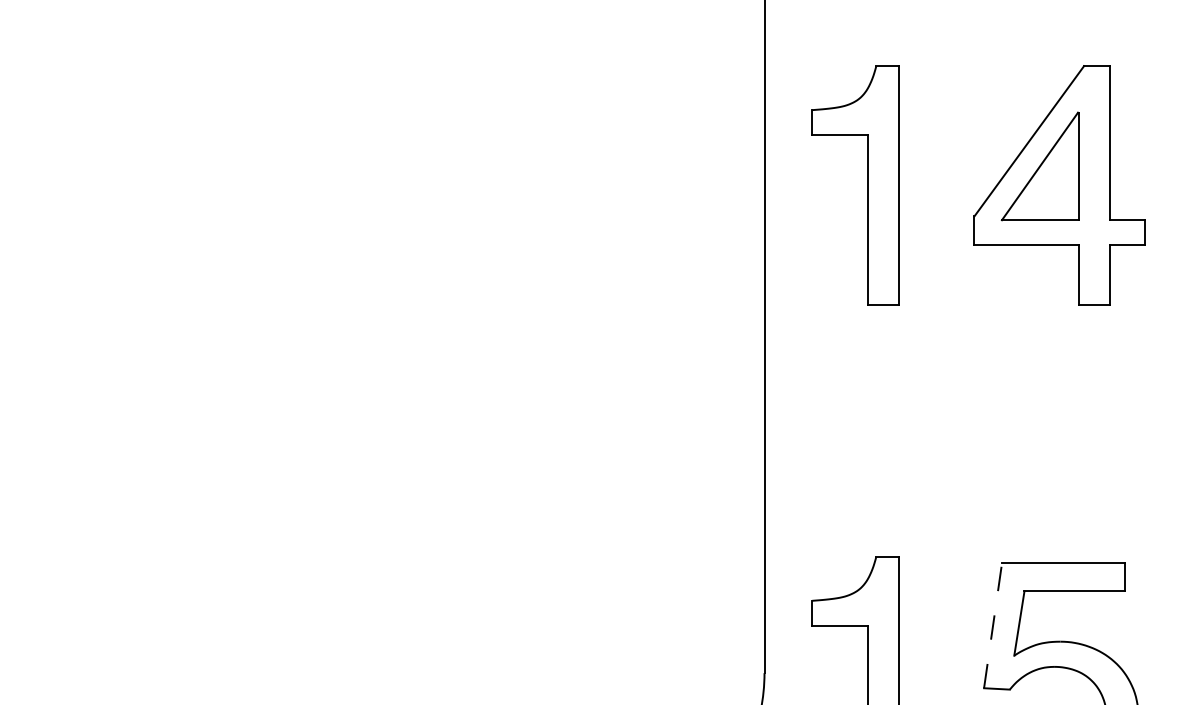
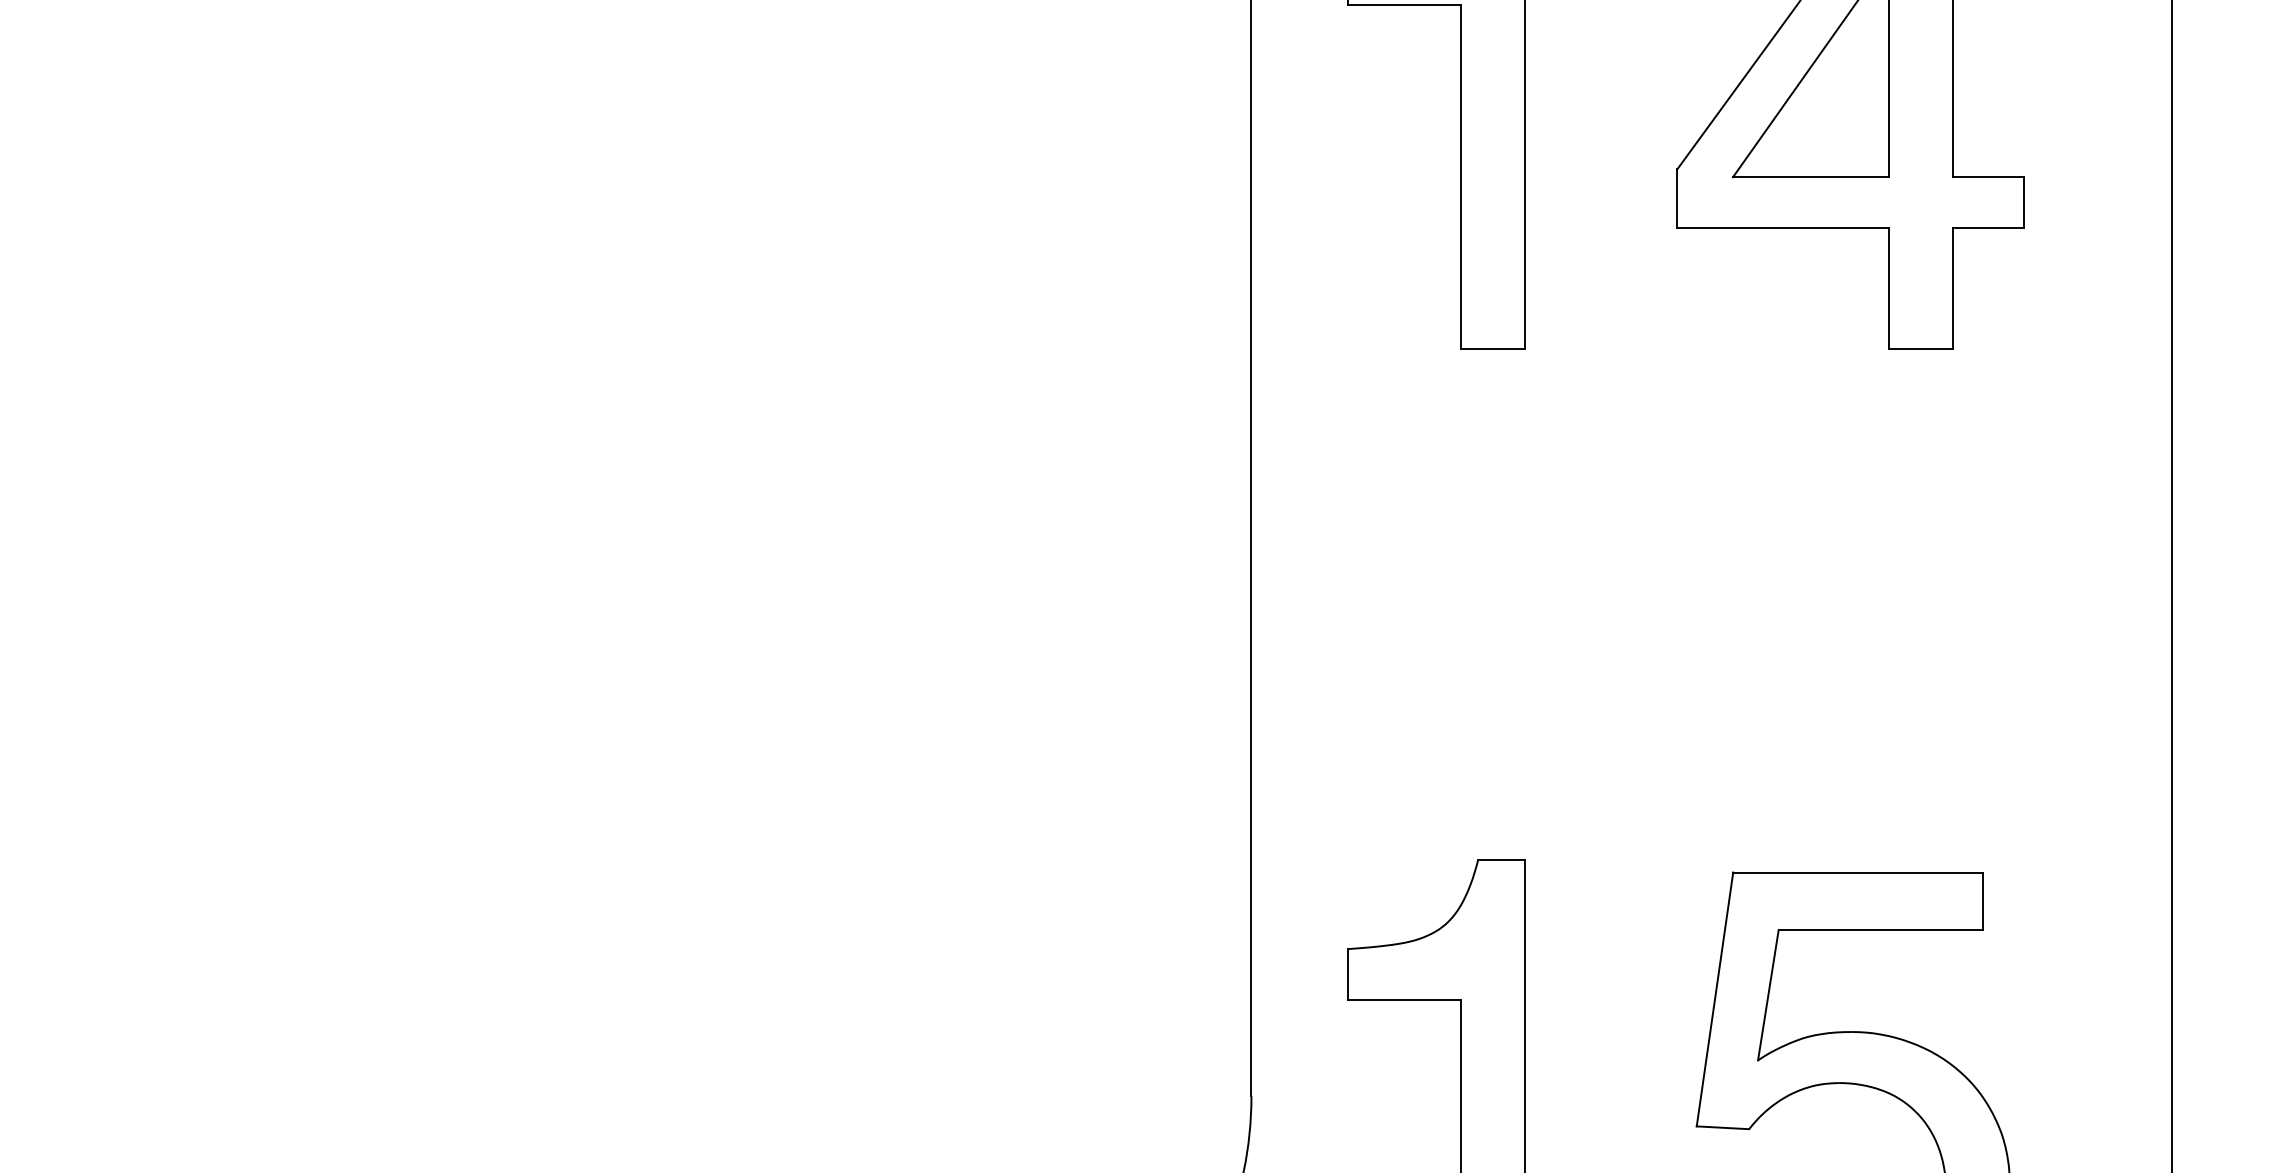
line: (993, 625) -> (1715, 999), dashed -> solid

